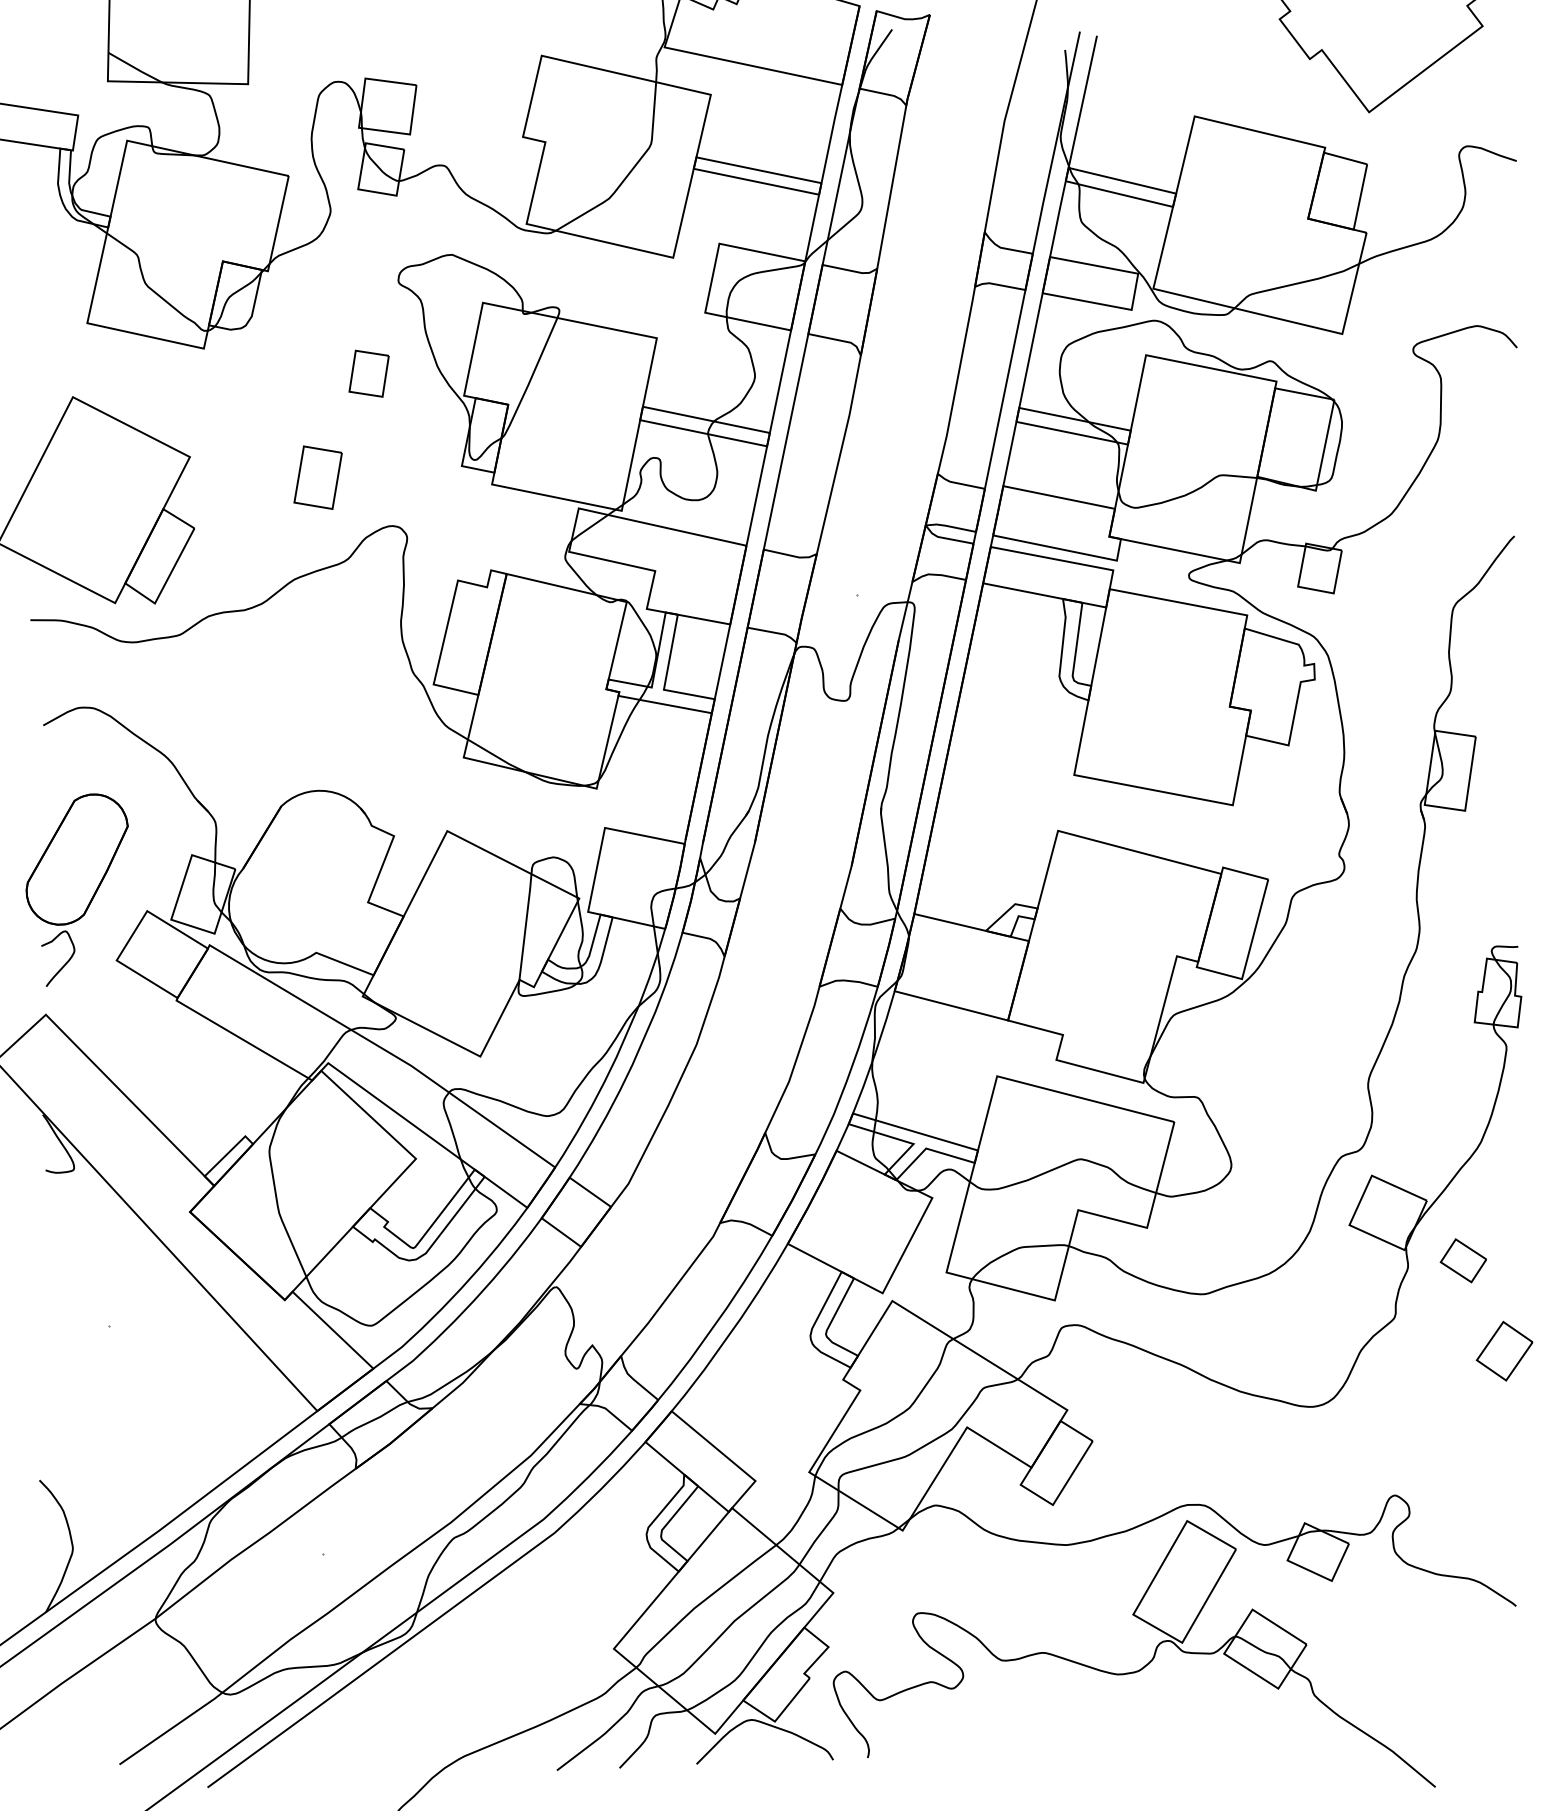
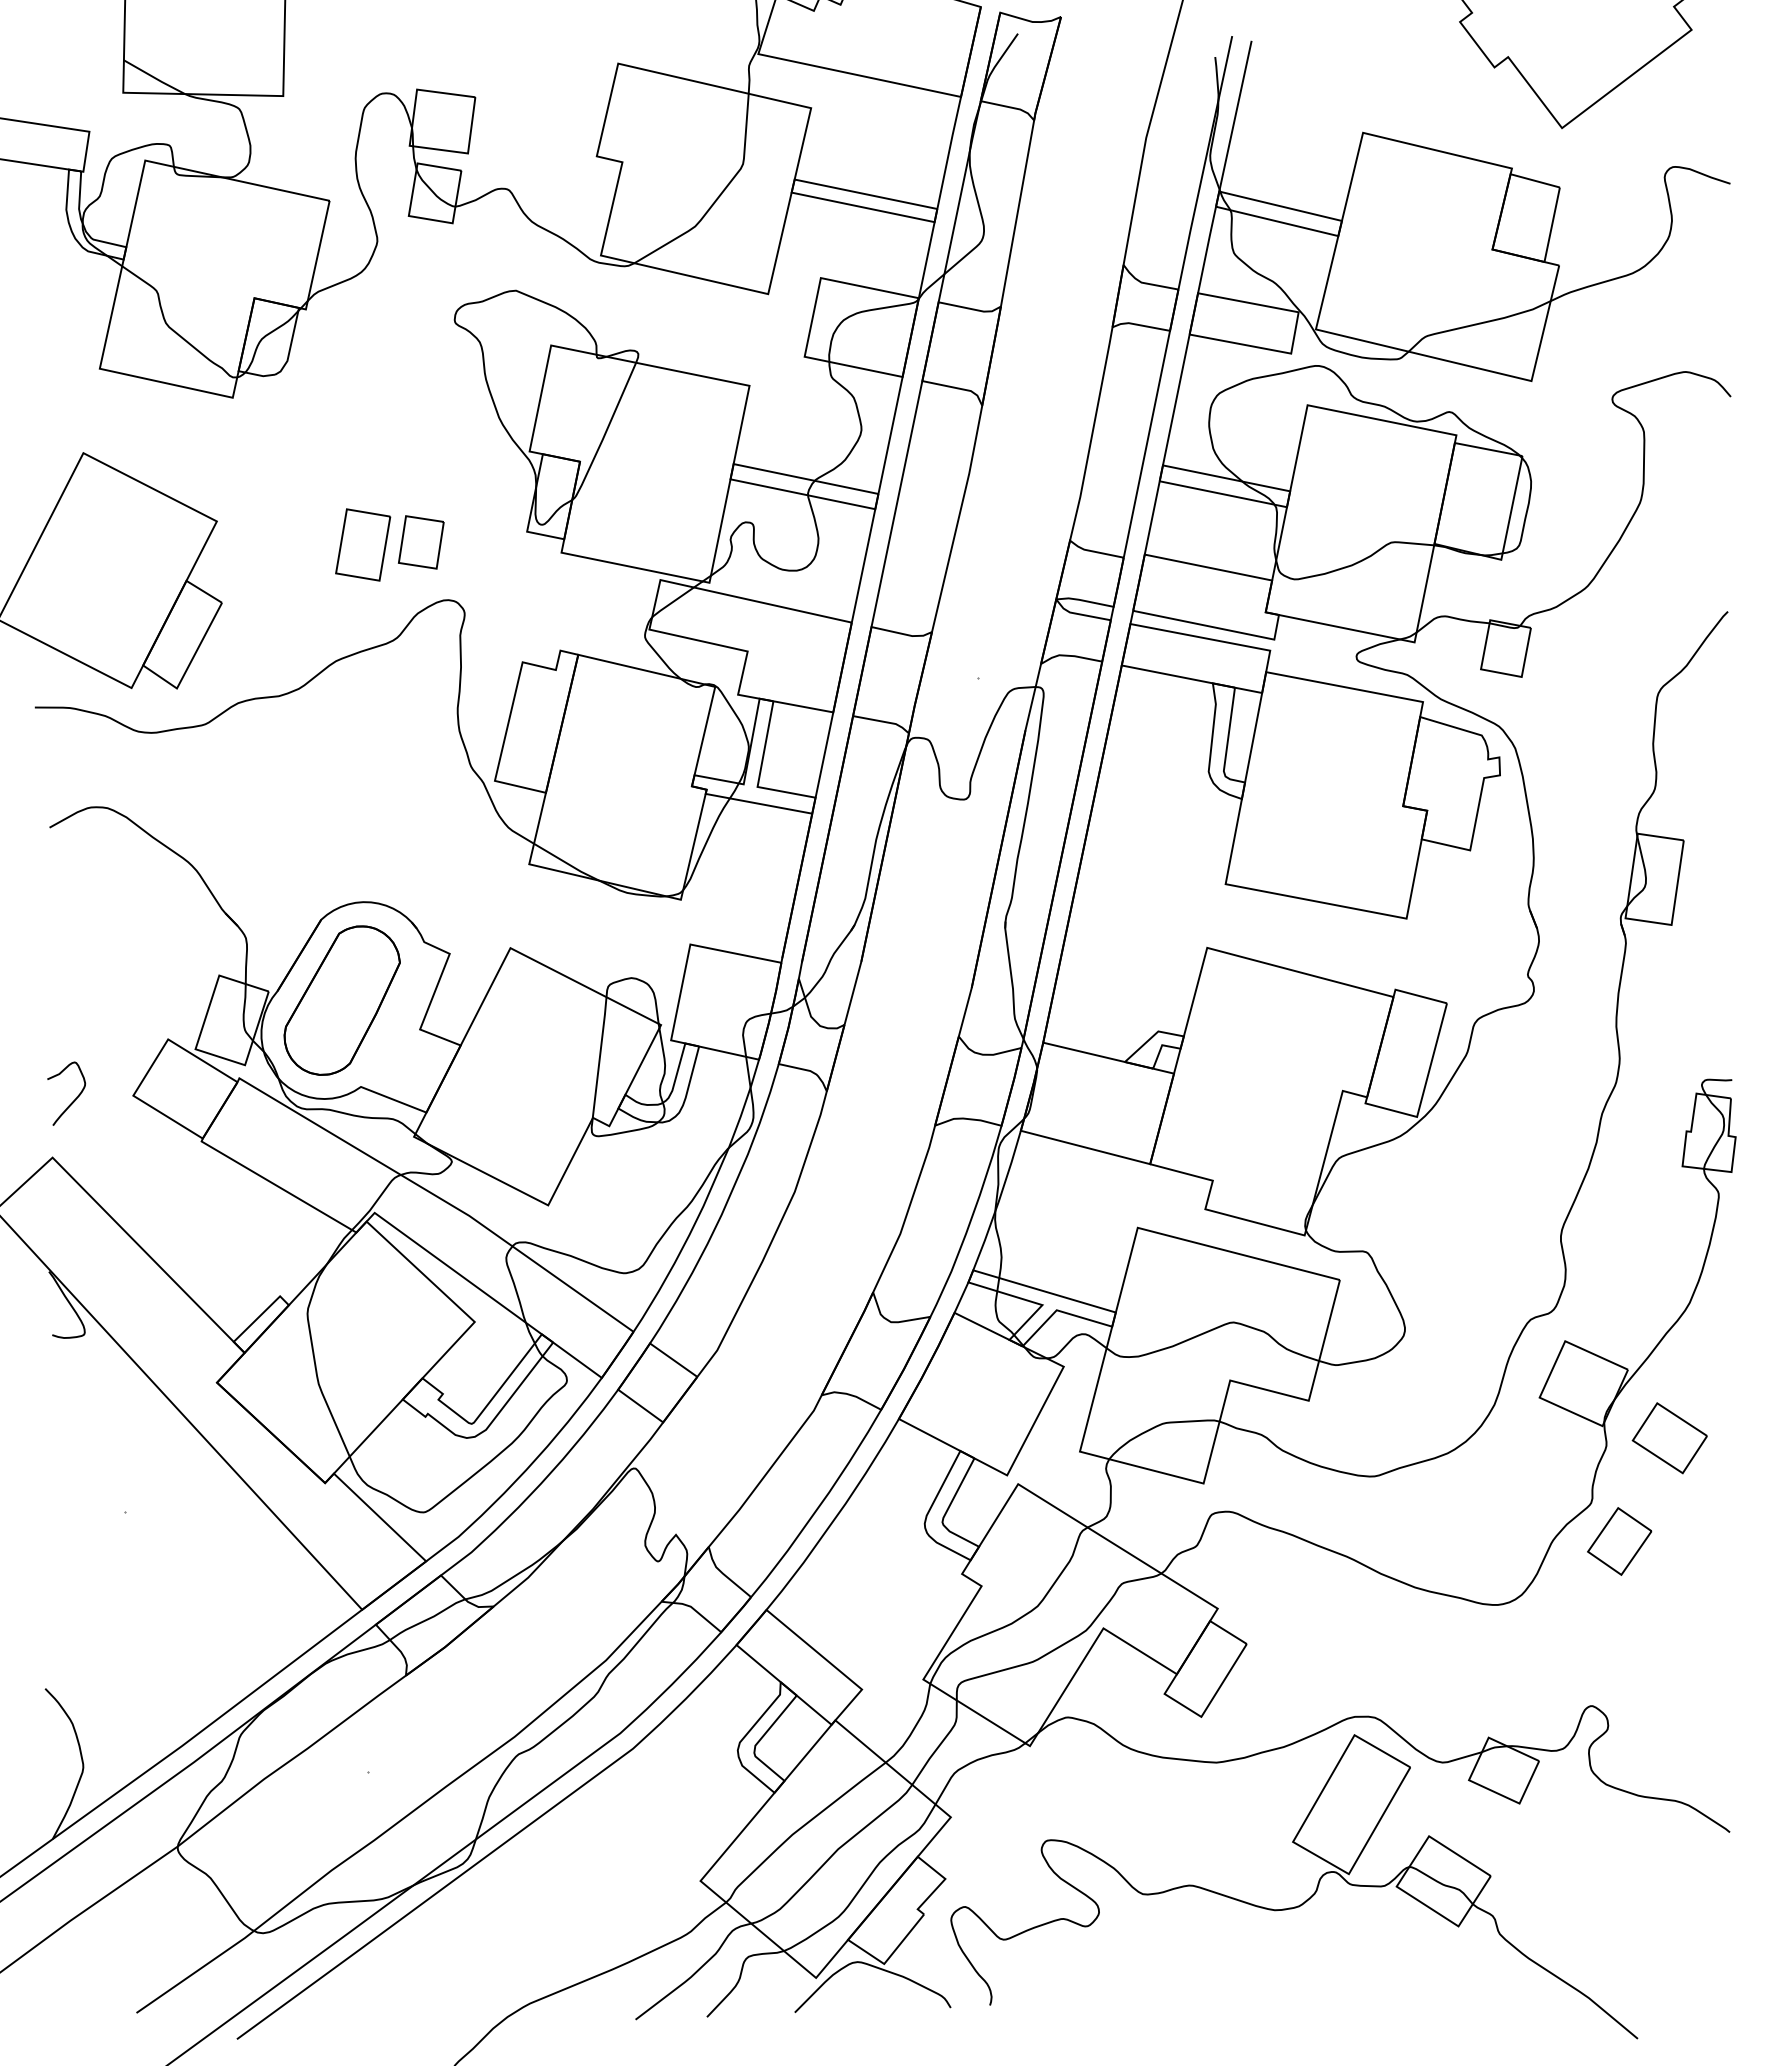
part: (369, 373) -> (421, 542), moved
part: (76, 859) -> (341, 1000), moved
part: (1463, 1260) -> (1669, 1438), size x1.43
part: (1504, 1351) -> (1619, 1541), moved

